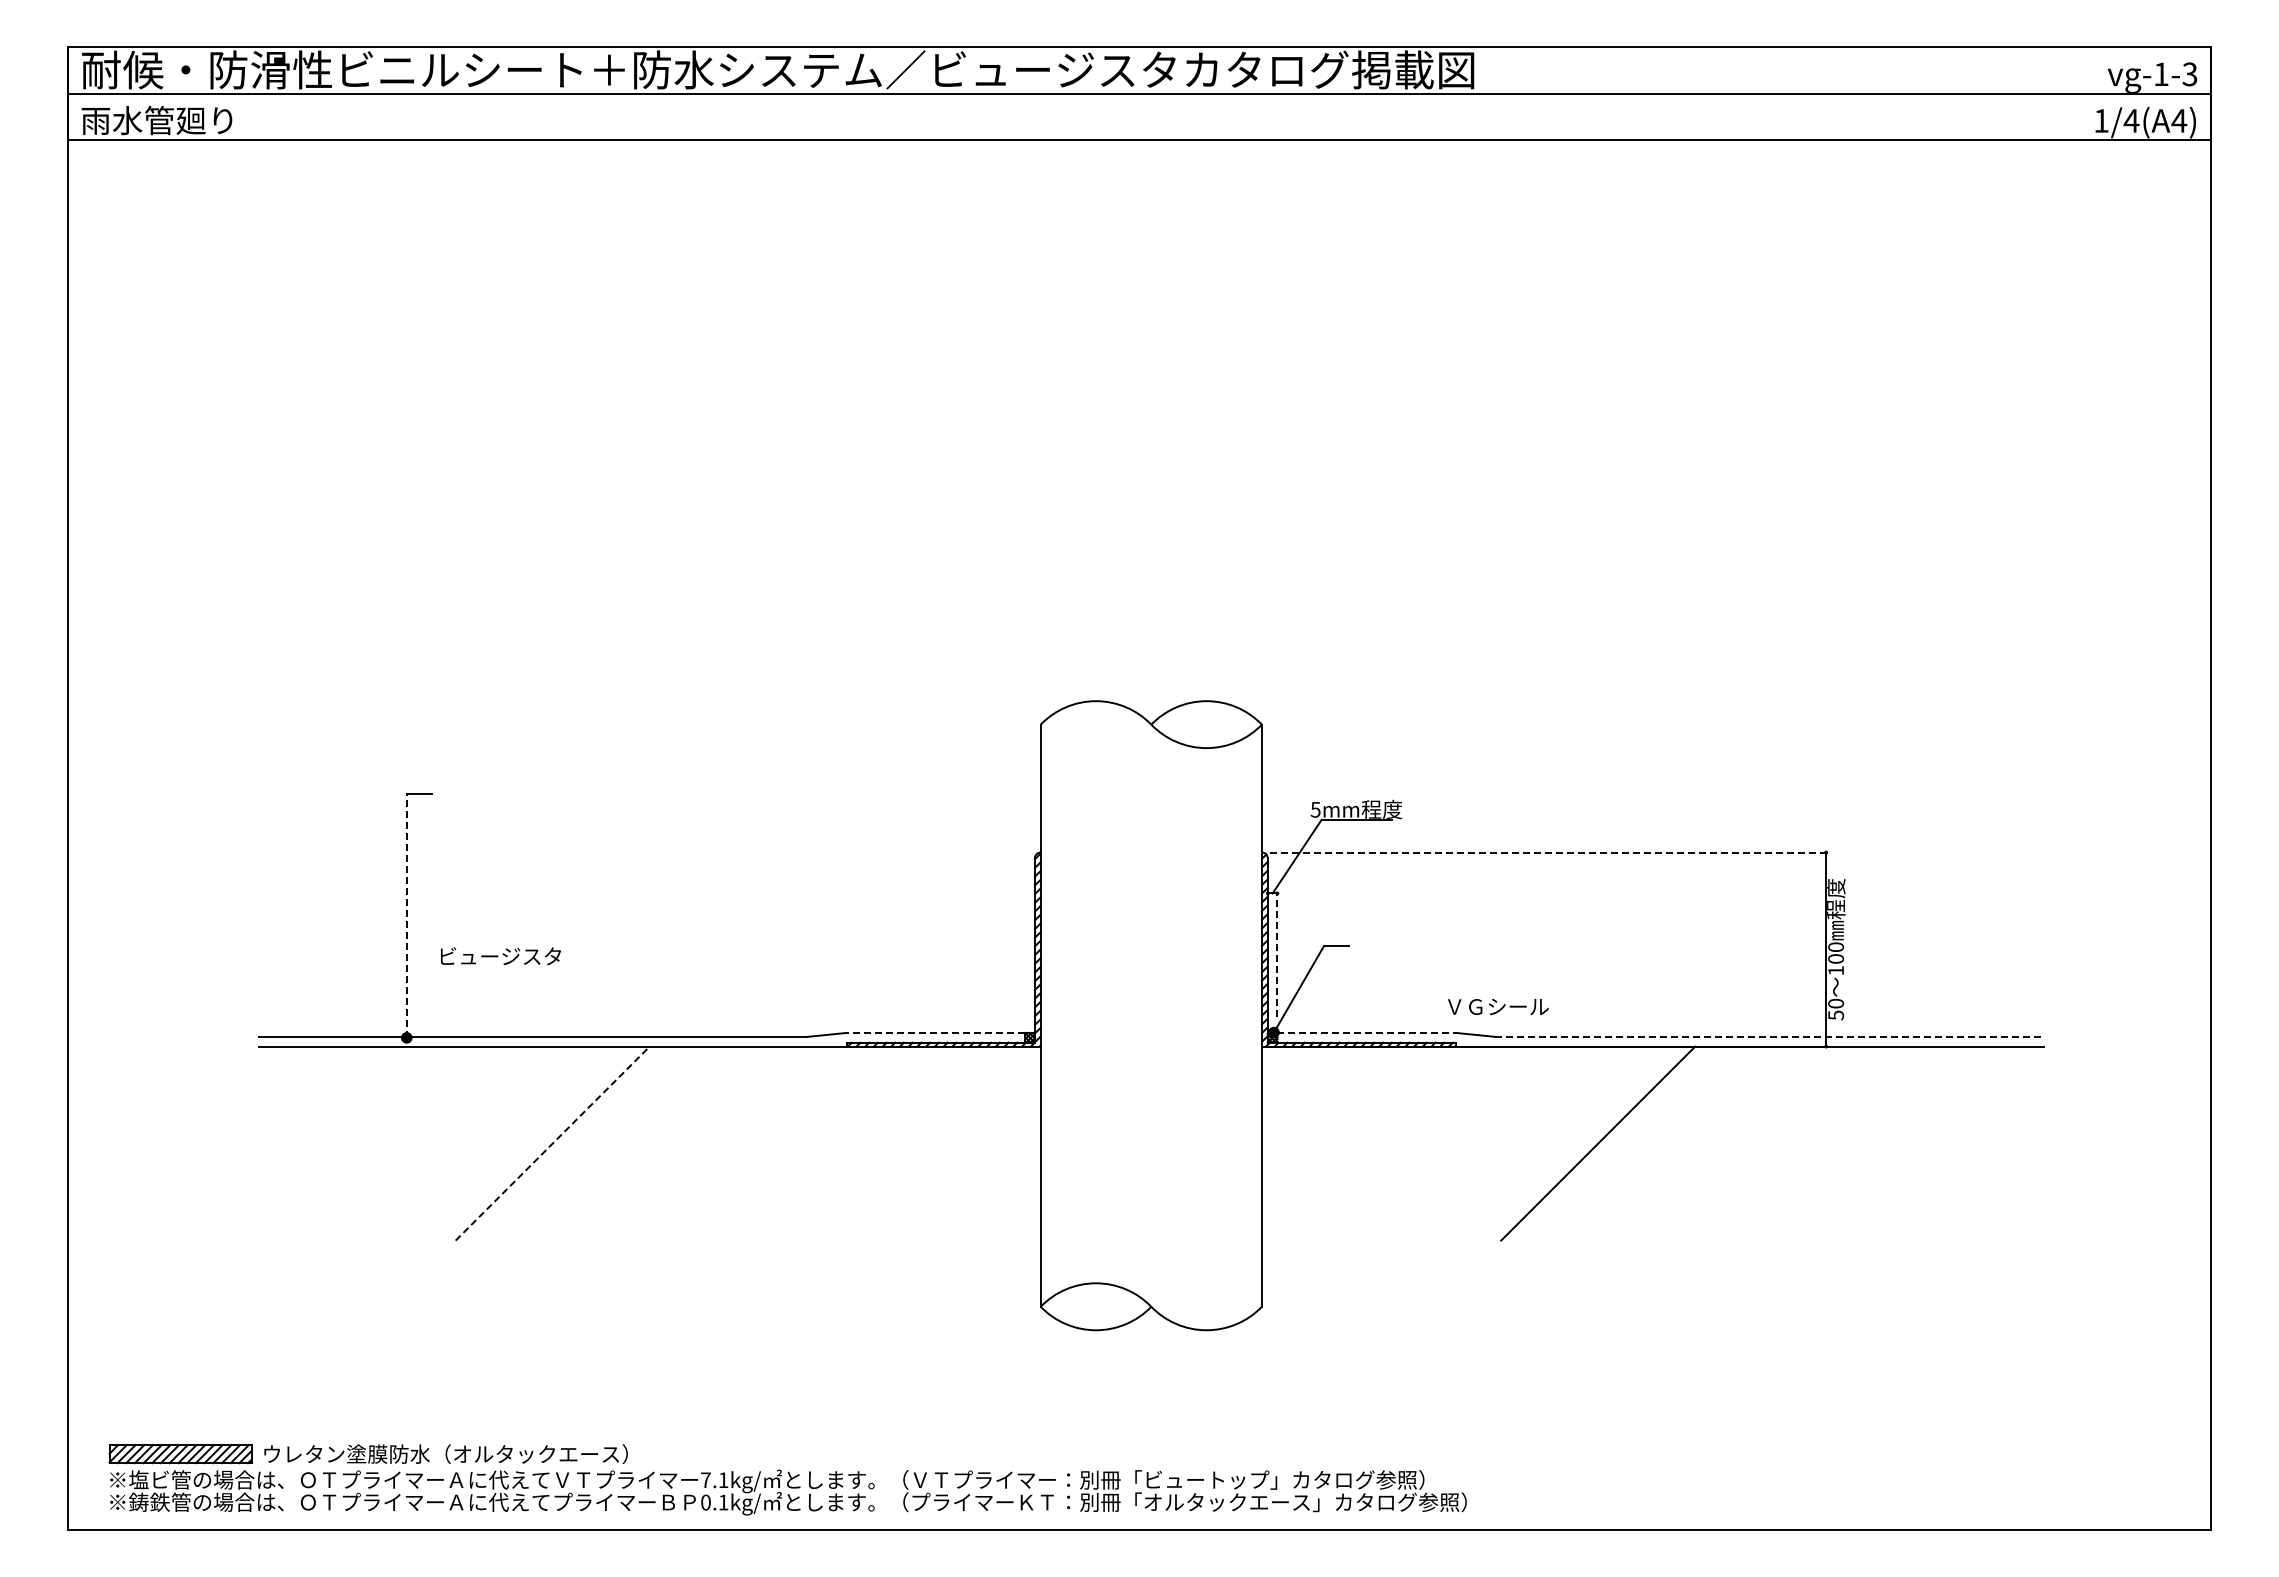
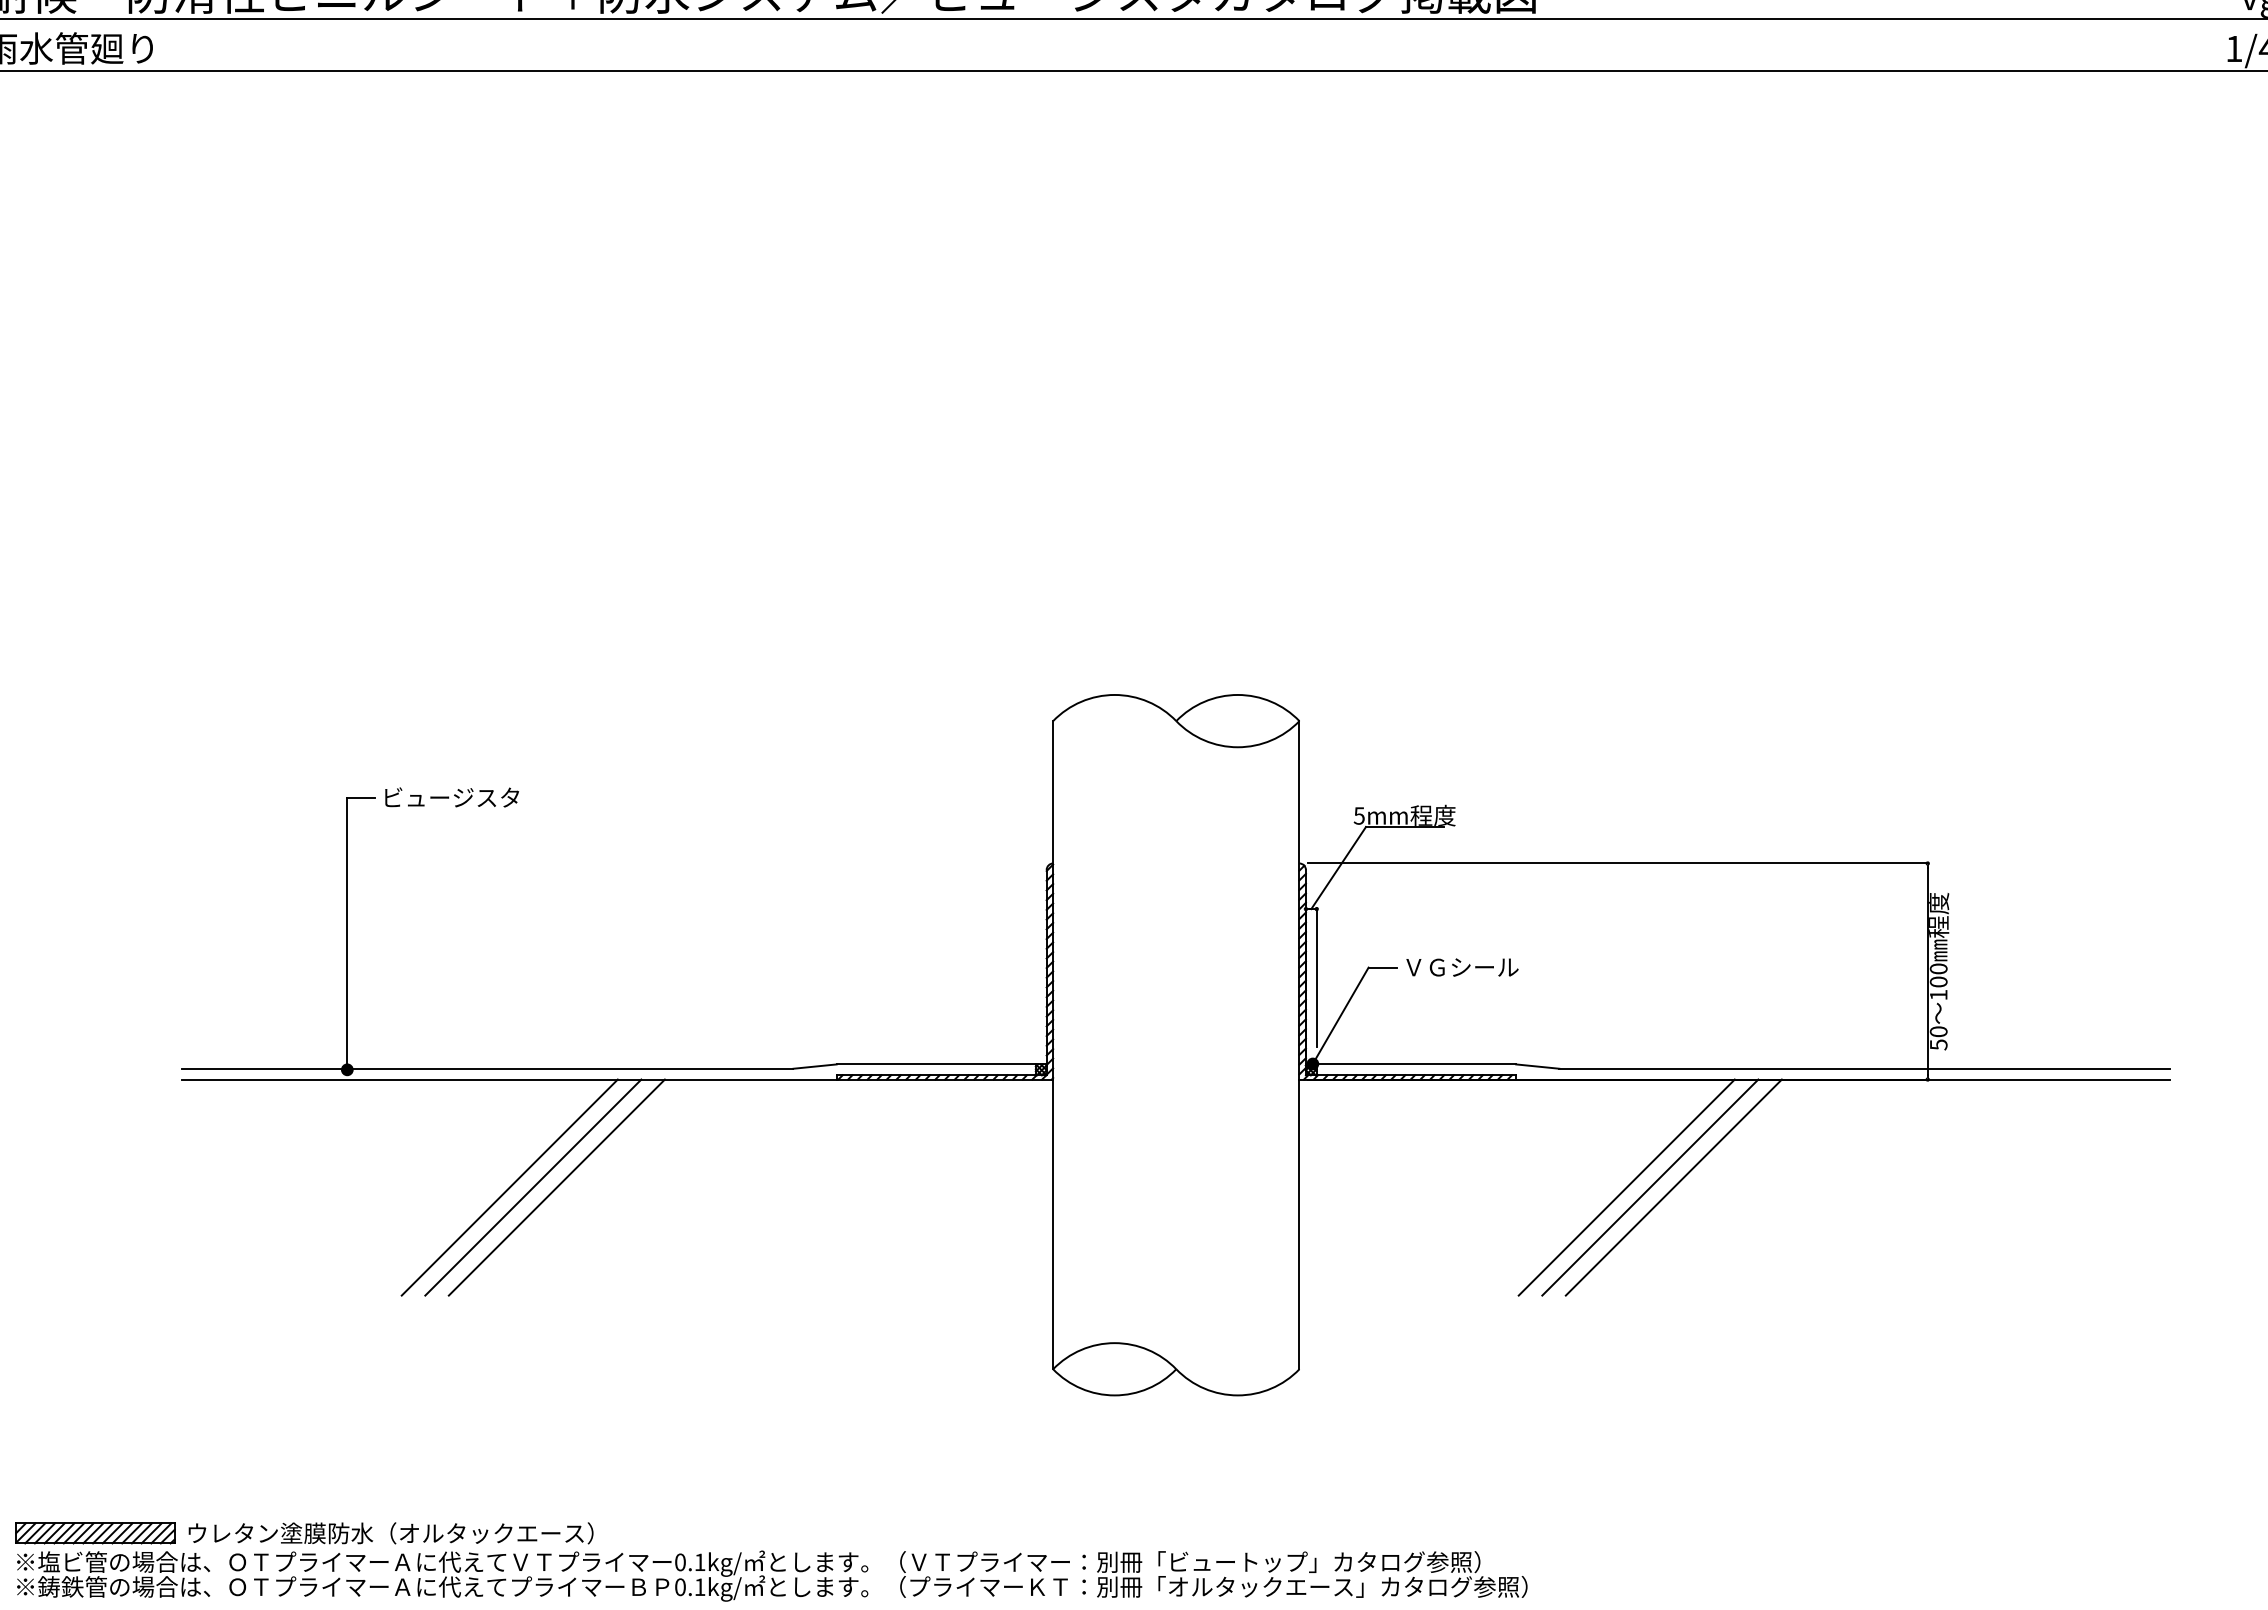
line: (1548, 852) -> (1618, 863), dashed -> solid
line: (406, 915) -> (347, 933), dashed -> solid
line: (1277, 955) -> (1316, 978), dashed -> solid
text: (500, 956) -> (451, 797), moved
text: (1498, 1006) -> (1462, 967), moved
line: (935, 1032) -> (936, 1063), dashed -> solid
line: (1367, 1032) -> (1416, 1063), dashed -> solid
line: (1770, 1036) -> (1865, 1068), dashed -> solid
line: (553, 1143) -> (510, 1187), dashed -> solid
line: (573, 1143) -> (532, 1187), added
line: (594, 1143) -> (556, 1187), added
line: (1555, 1143) -> (1626, 1187), added
line: (1577, 1143) -> (1650, 1187), added
text: (705, 1480) -> (679, 1562), 7.1kg/ -> 0.1kg/

